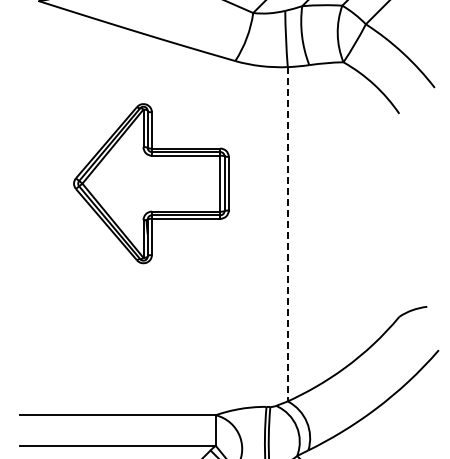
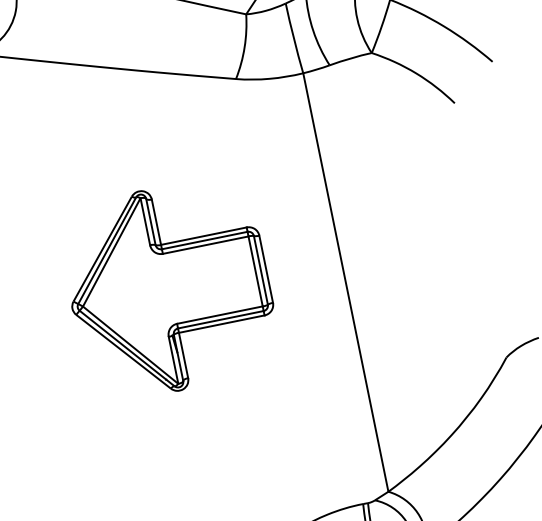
part: (151, 183) -> (169, 288), moved
line: (287, 234) -> (345, 282), dashed -> solid

